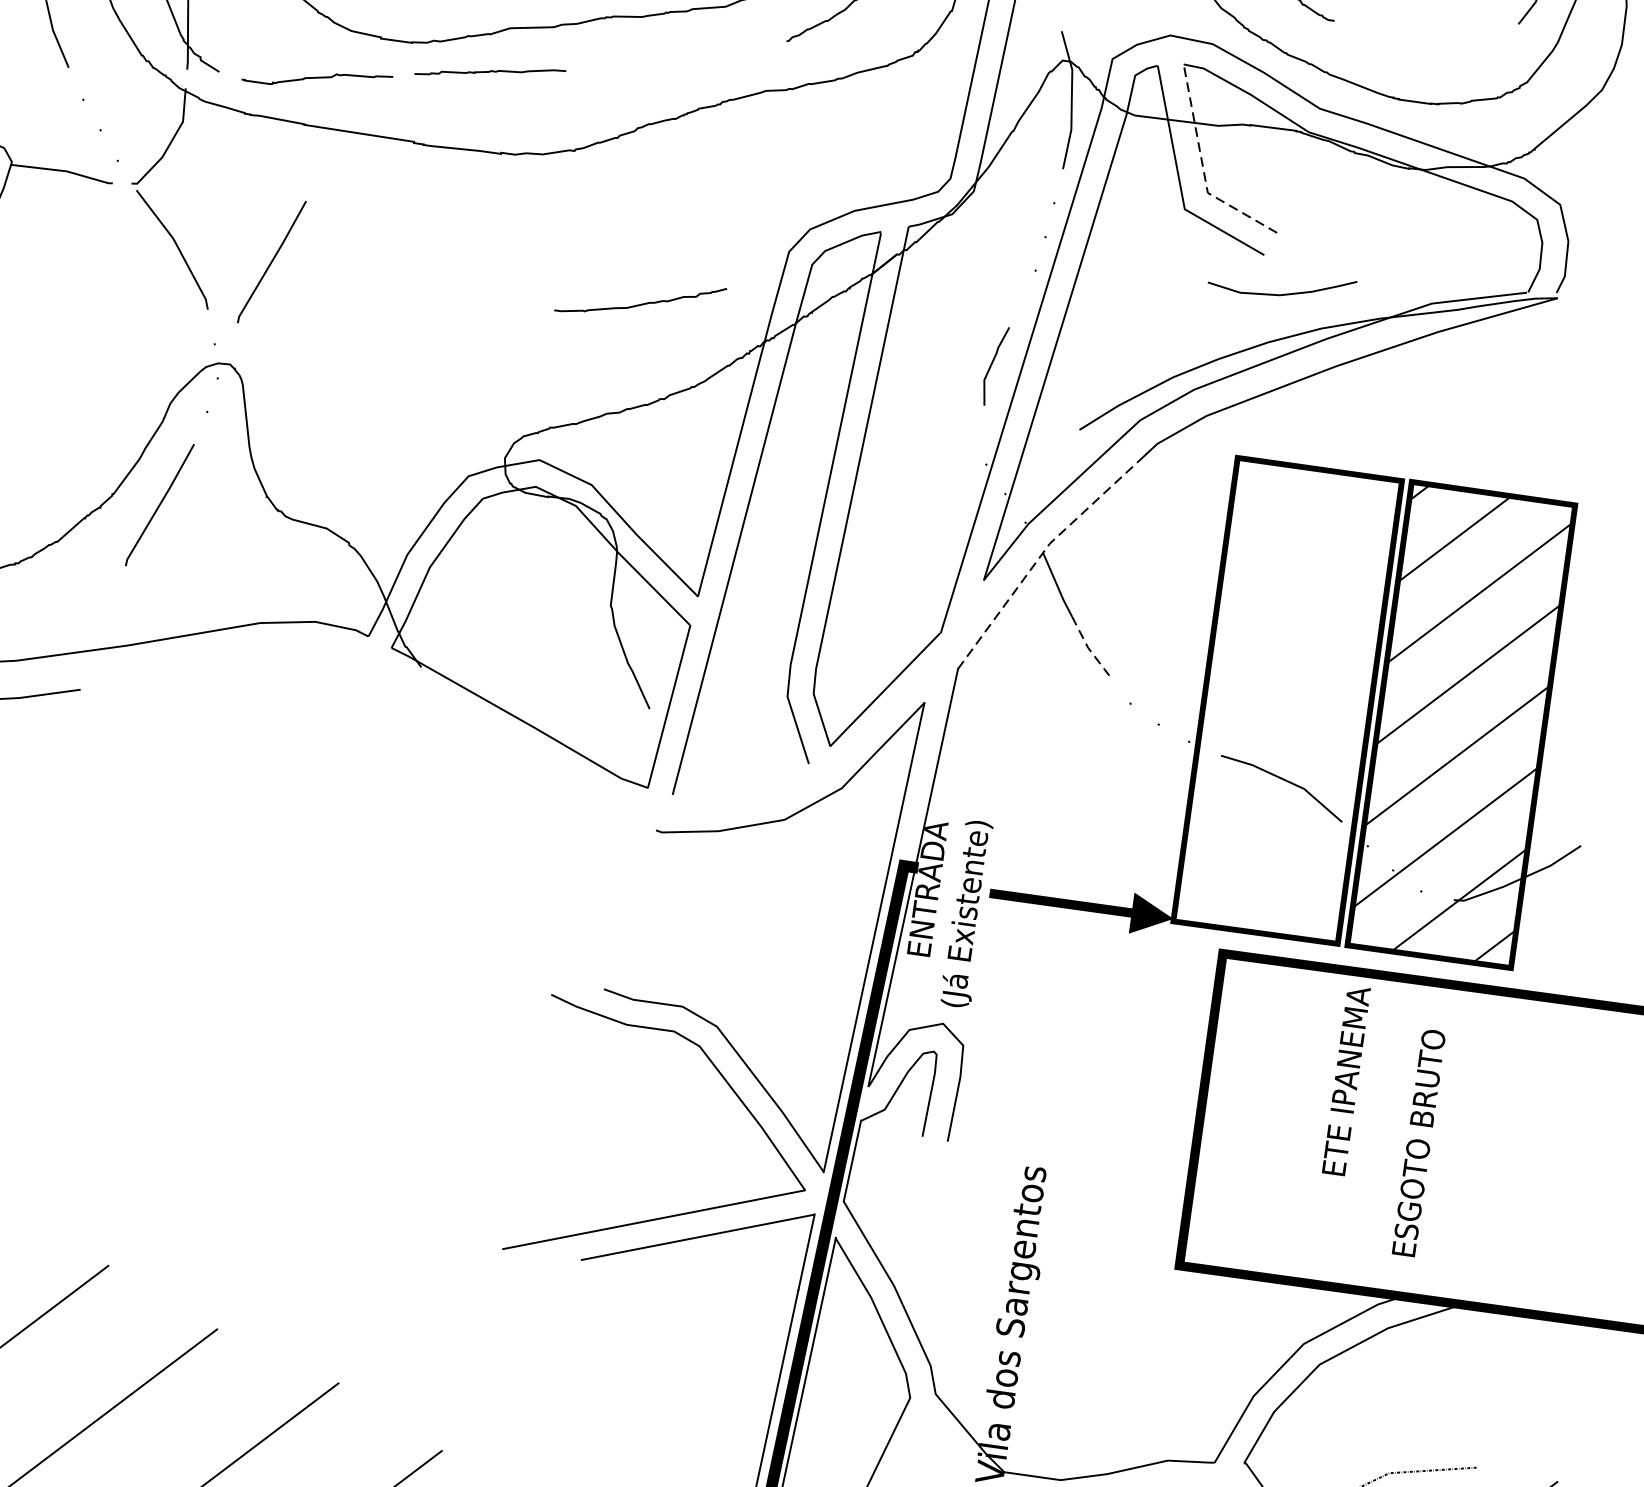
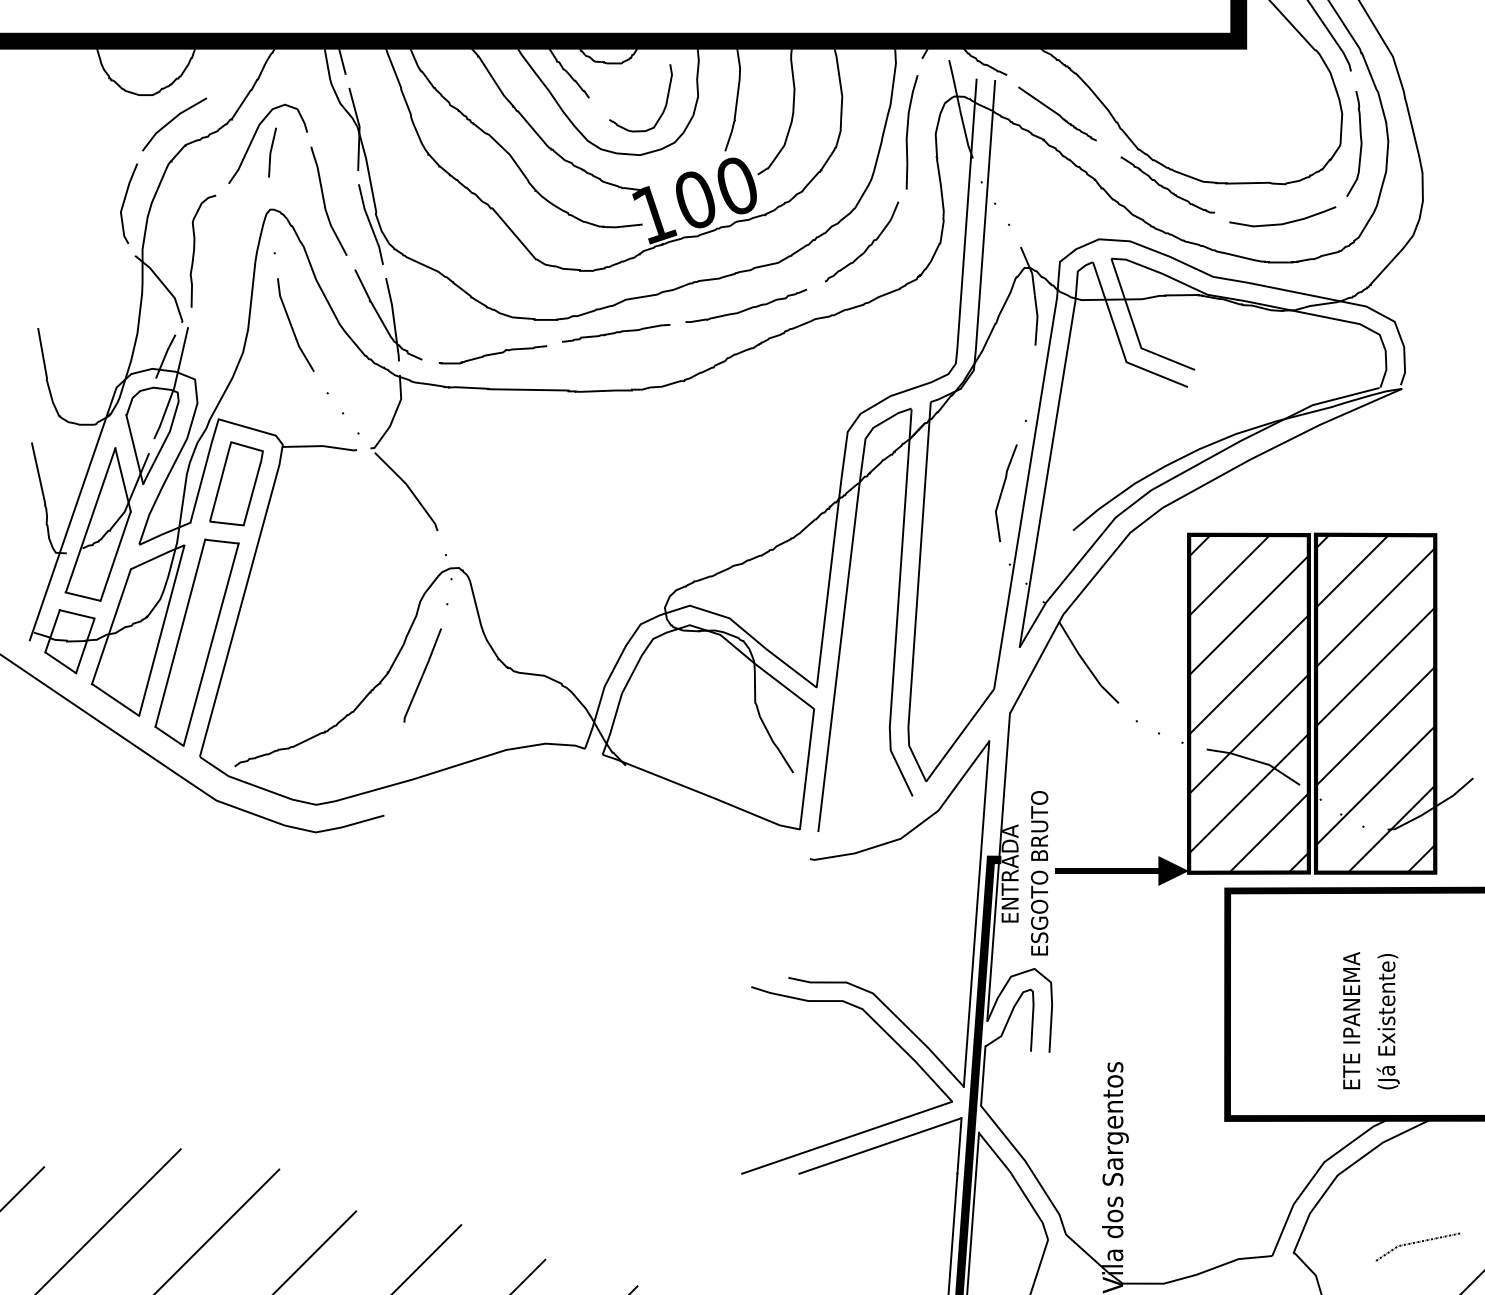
line: (1202, 168) -> (1135, 331), dashed -> solid
part: (271, 261) -> (478, 490), removed
curve: (1283, 293) -> (1284, 222), moved
curve: (640, 303) -> (746, 308), moved
part: (995, 366) -> (1006, 493), size x1.67
line: (1040, 557) -> (1057, 625), dashed -> solid
line: (1087, 647) -> (1100, 685), dashed -> solid
hatch: (1287, 700) -> (1248, 703), added
text: (969, 894) -> (1040, 873), (Já Existente) -> ESGOTO BRUTO
text: (1346, 1080) -> (1351, 1020), moved
text: (1420, 1142) -> (1387, 1006), ESGOTO BRUTO -> (Já Existente)

